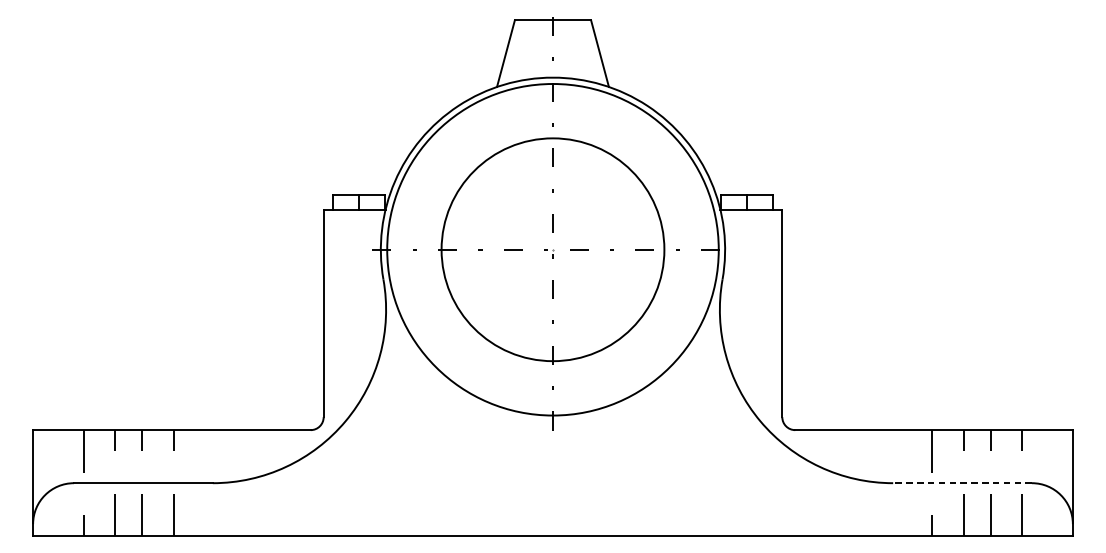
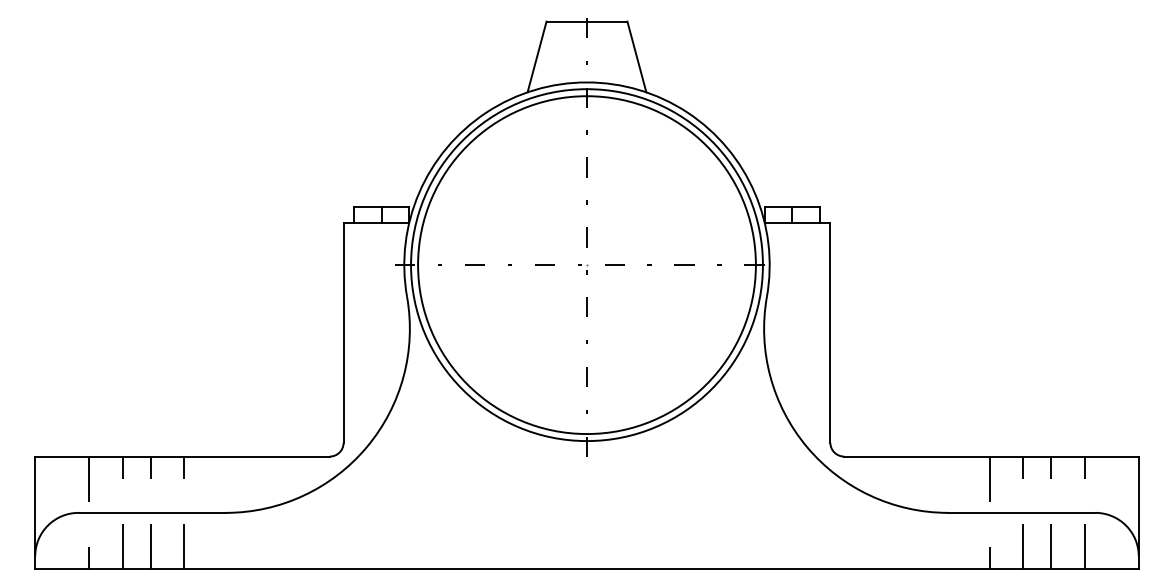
circle: (552, 250) -> (586, 265), size x1.43
line: (962, 482) -> (1021, 512), dashed -> solid

